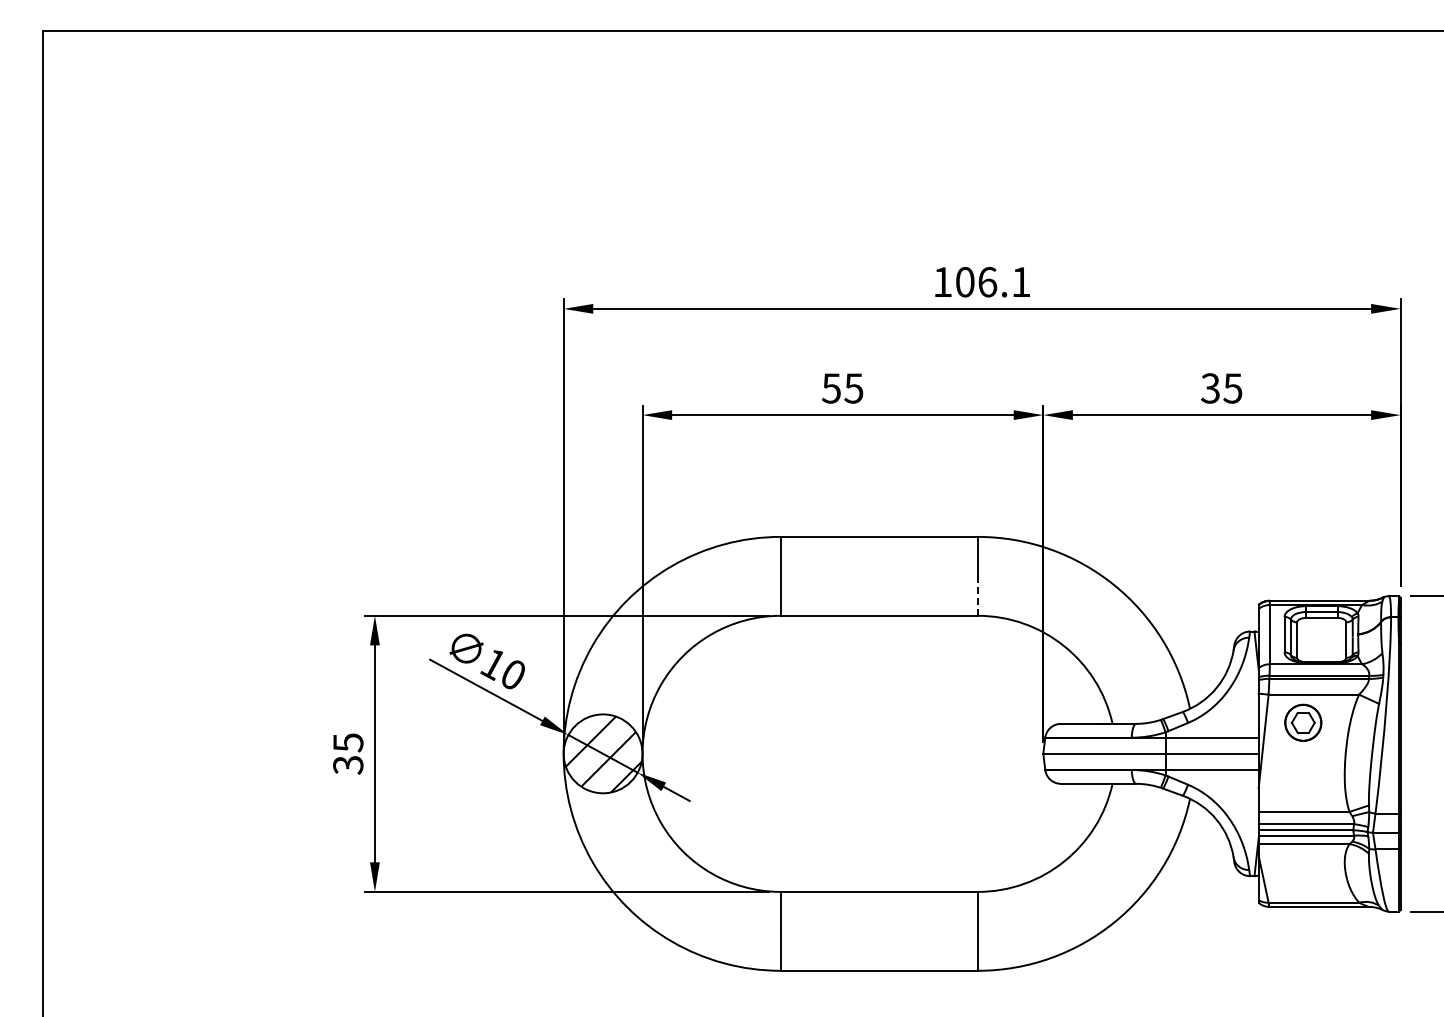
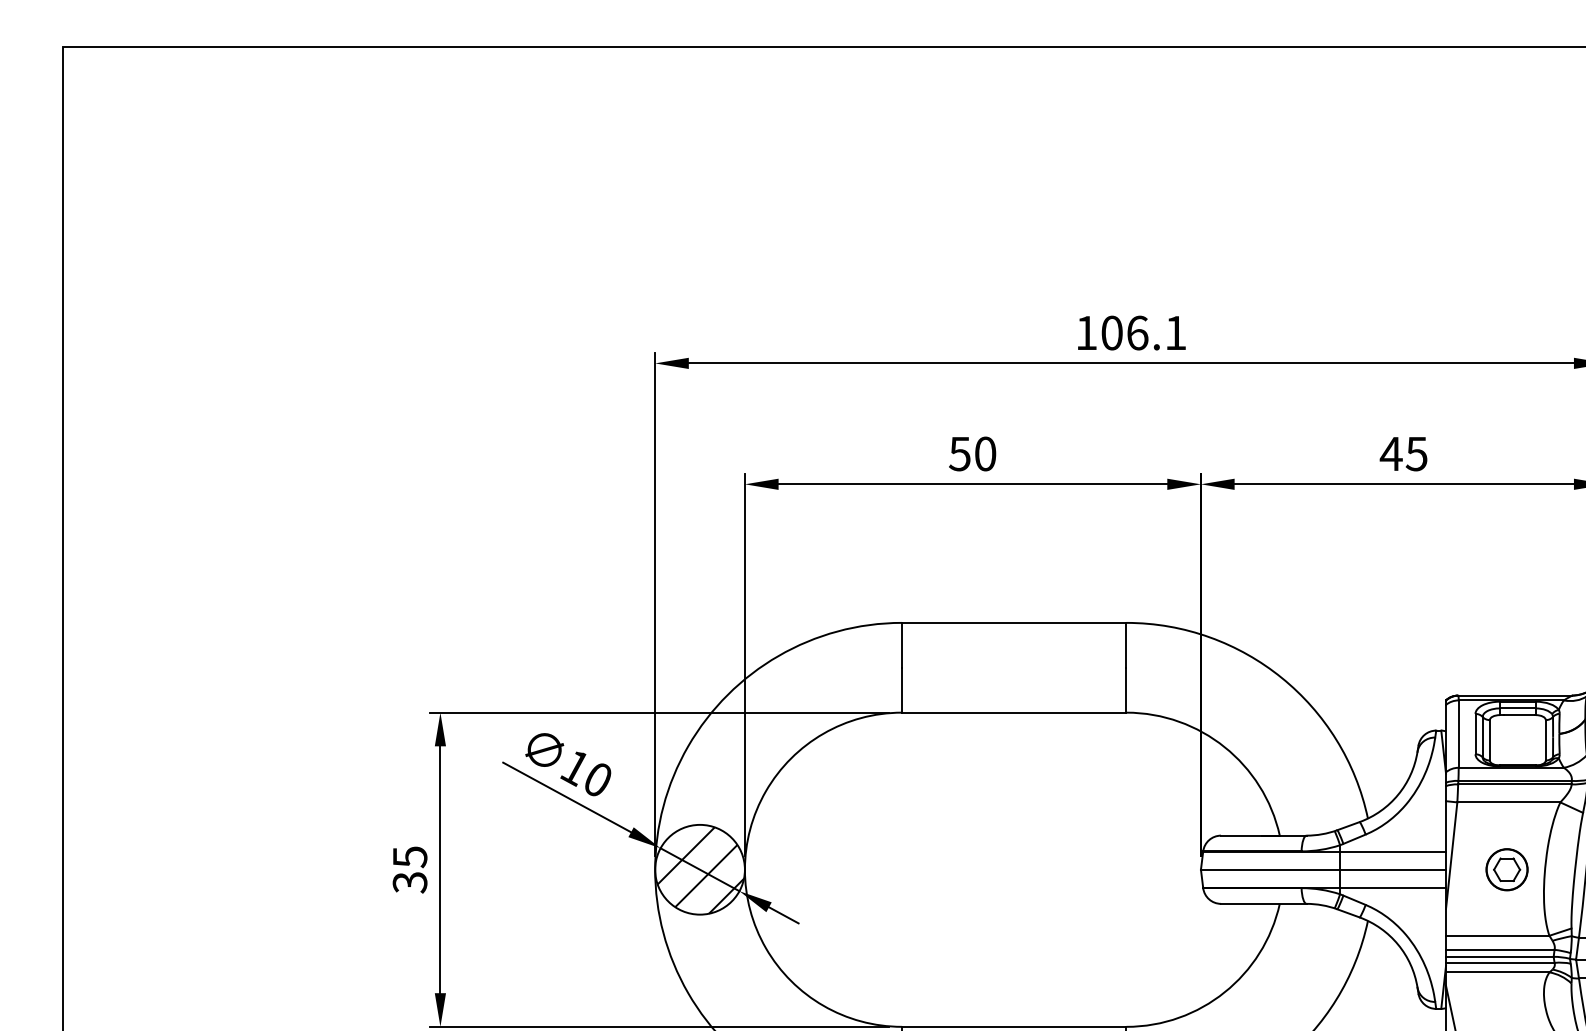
text: (853, 388) -> (984, 454), 55 -> 50
text: (1210, 388) -> (1391, 454), 35 -> 45
line: (977, 596) -> (1126, 690), dashed -> solid
part: (1303, 722) -> (1507, 869), moved

